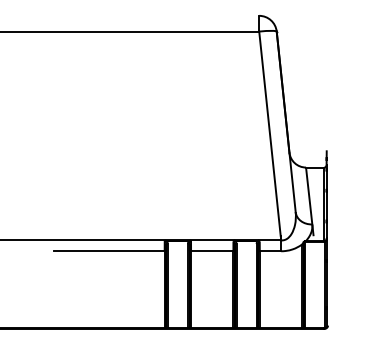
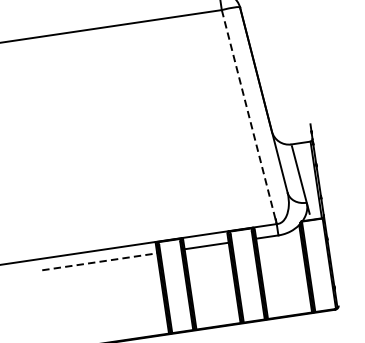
line: (269, 133) -> (248, 114), solid -> dashed
line: (110, 251) -> (100, 261), solid -> dashed

